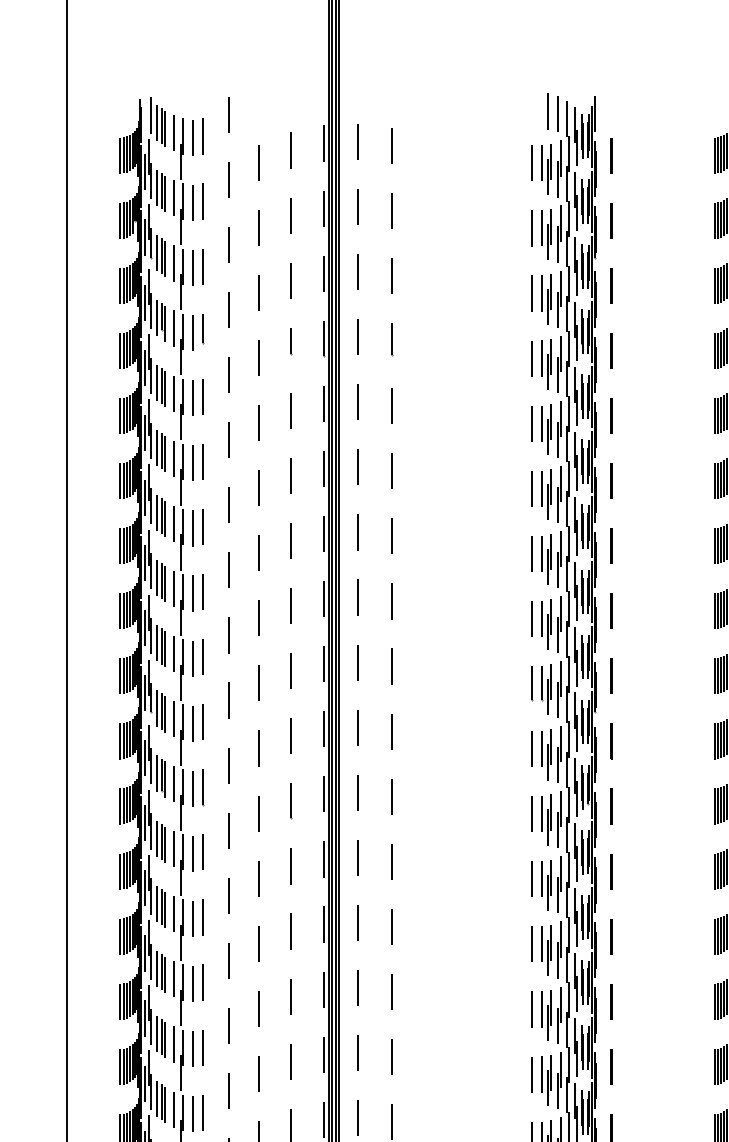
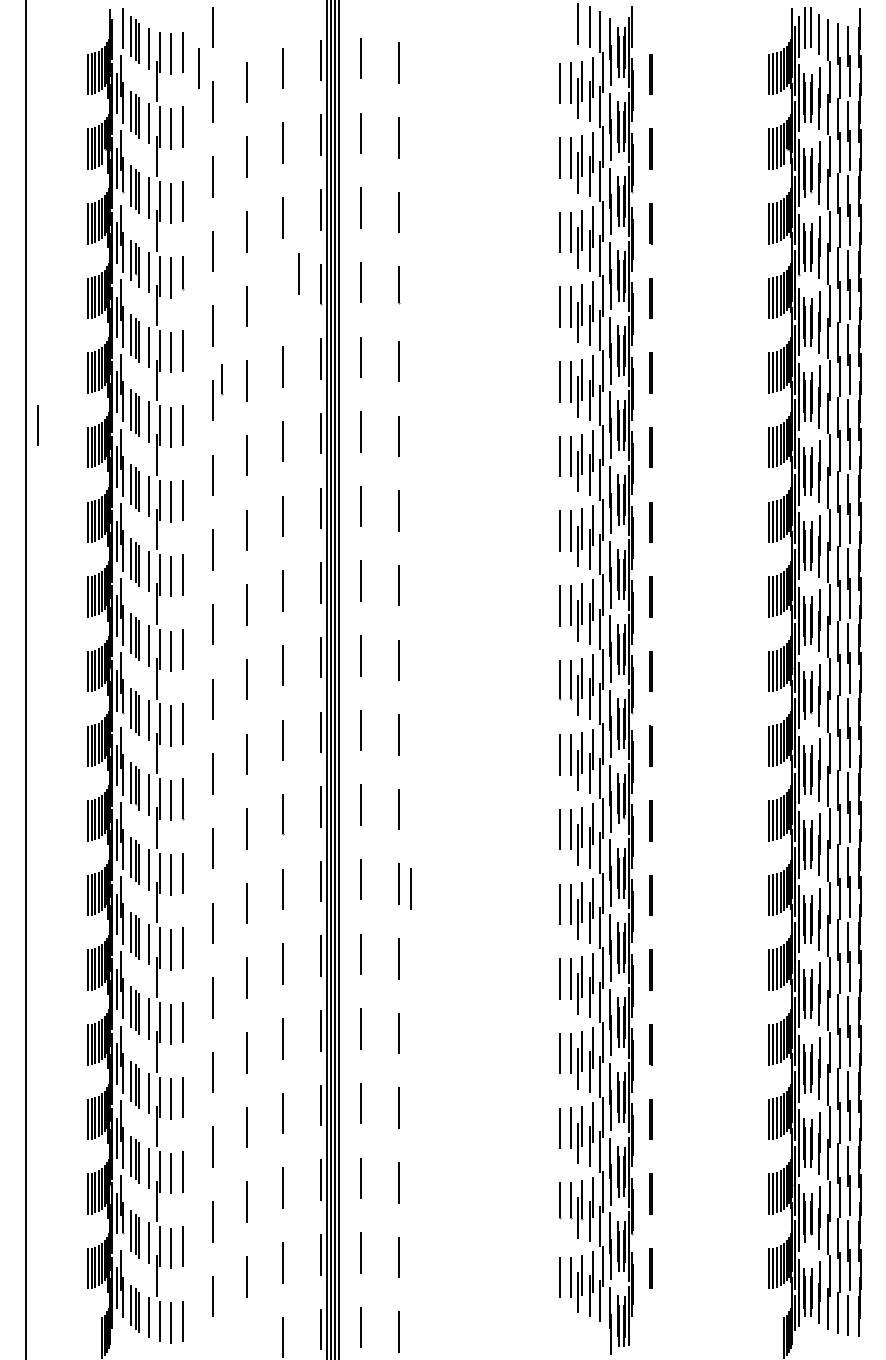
line: (216, 150) -> (198, 68), added
line: (303, 329) -> (298, 273), added
line: (290, 341) -> (222, 379), moved
line: (76, 461) -> (37, 425), added
line: (401, 865) -> (410, 888), added

